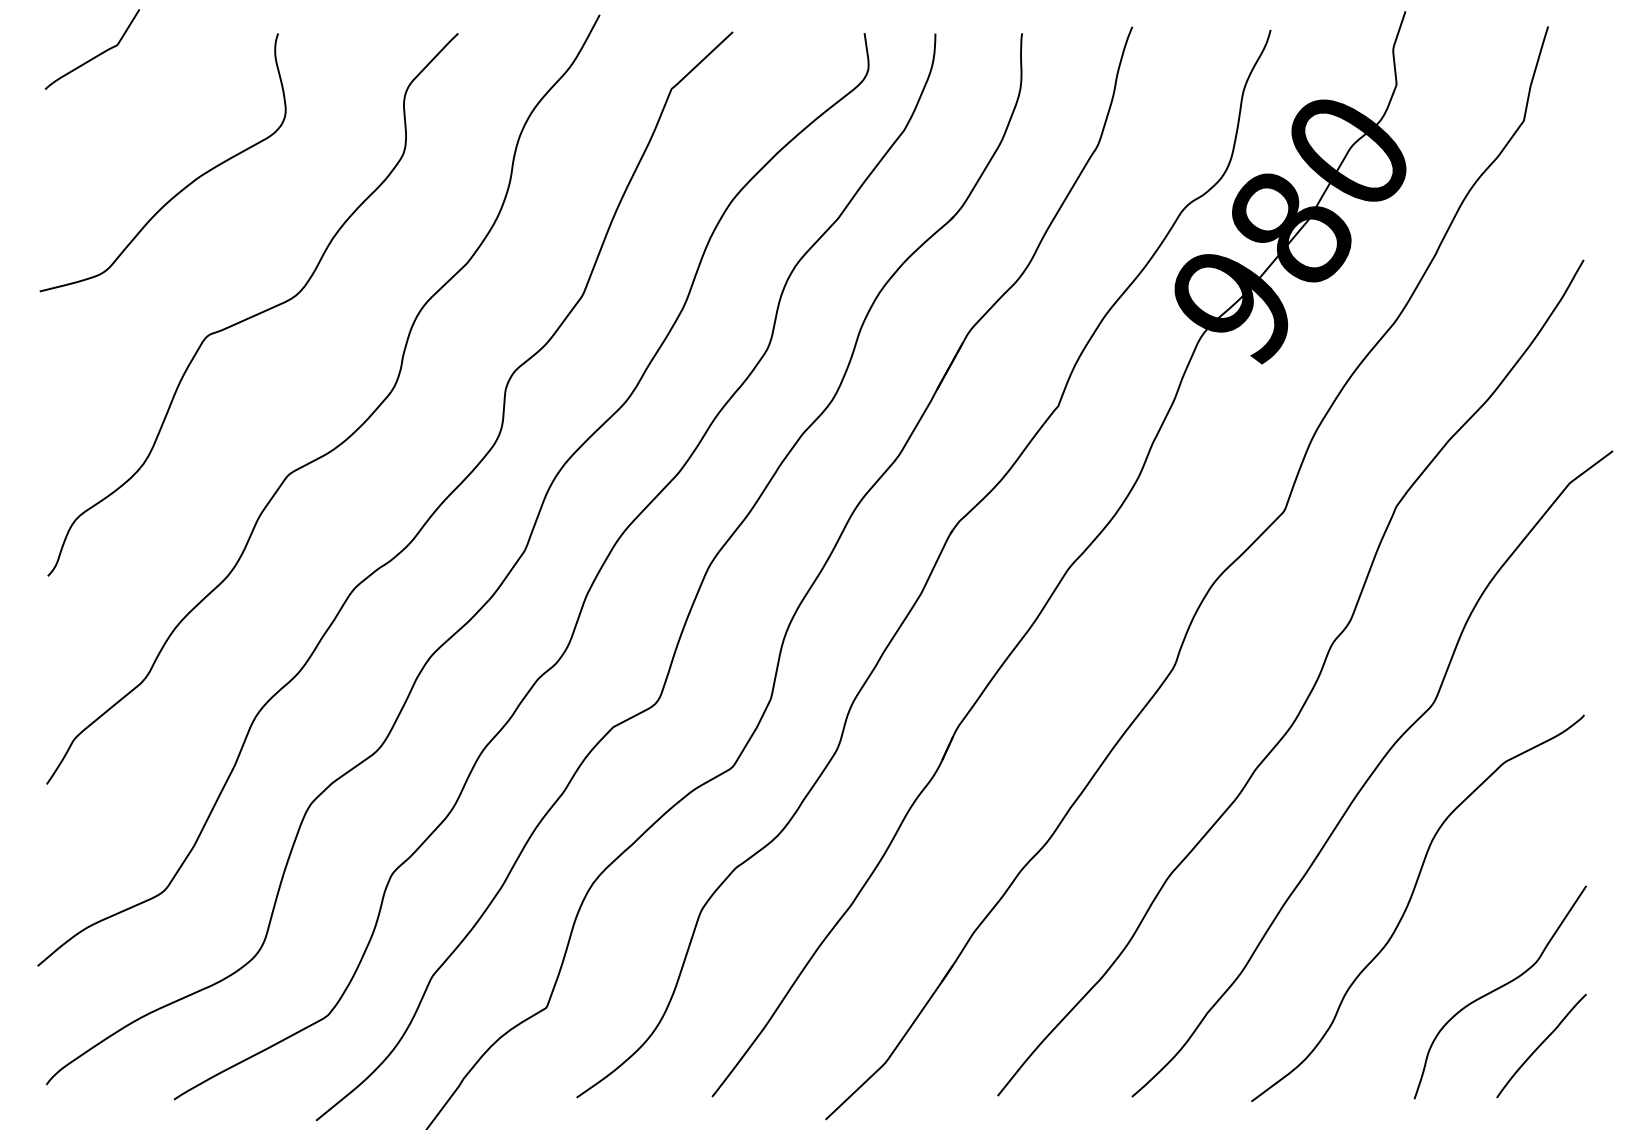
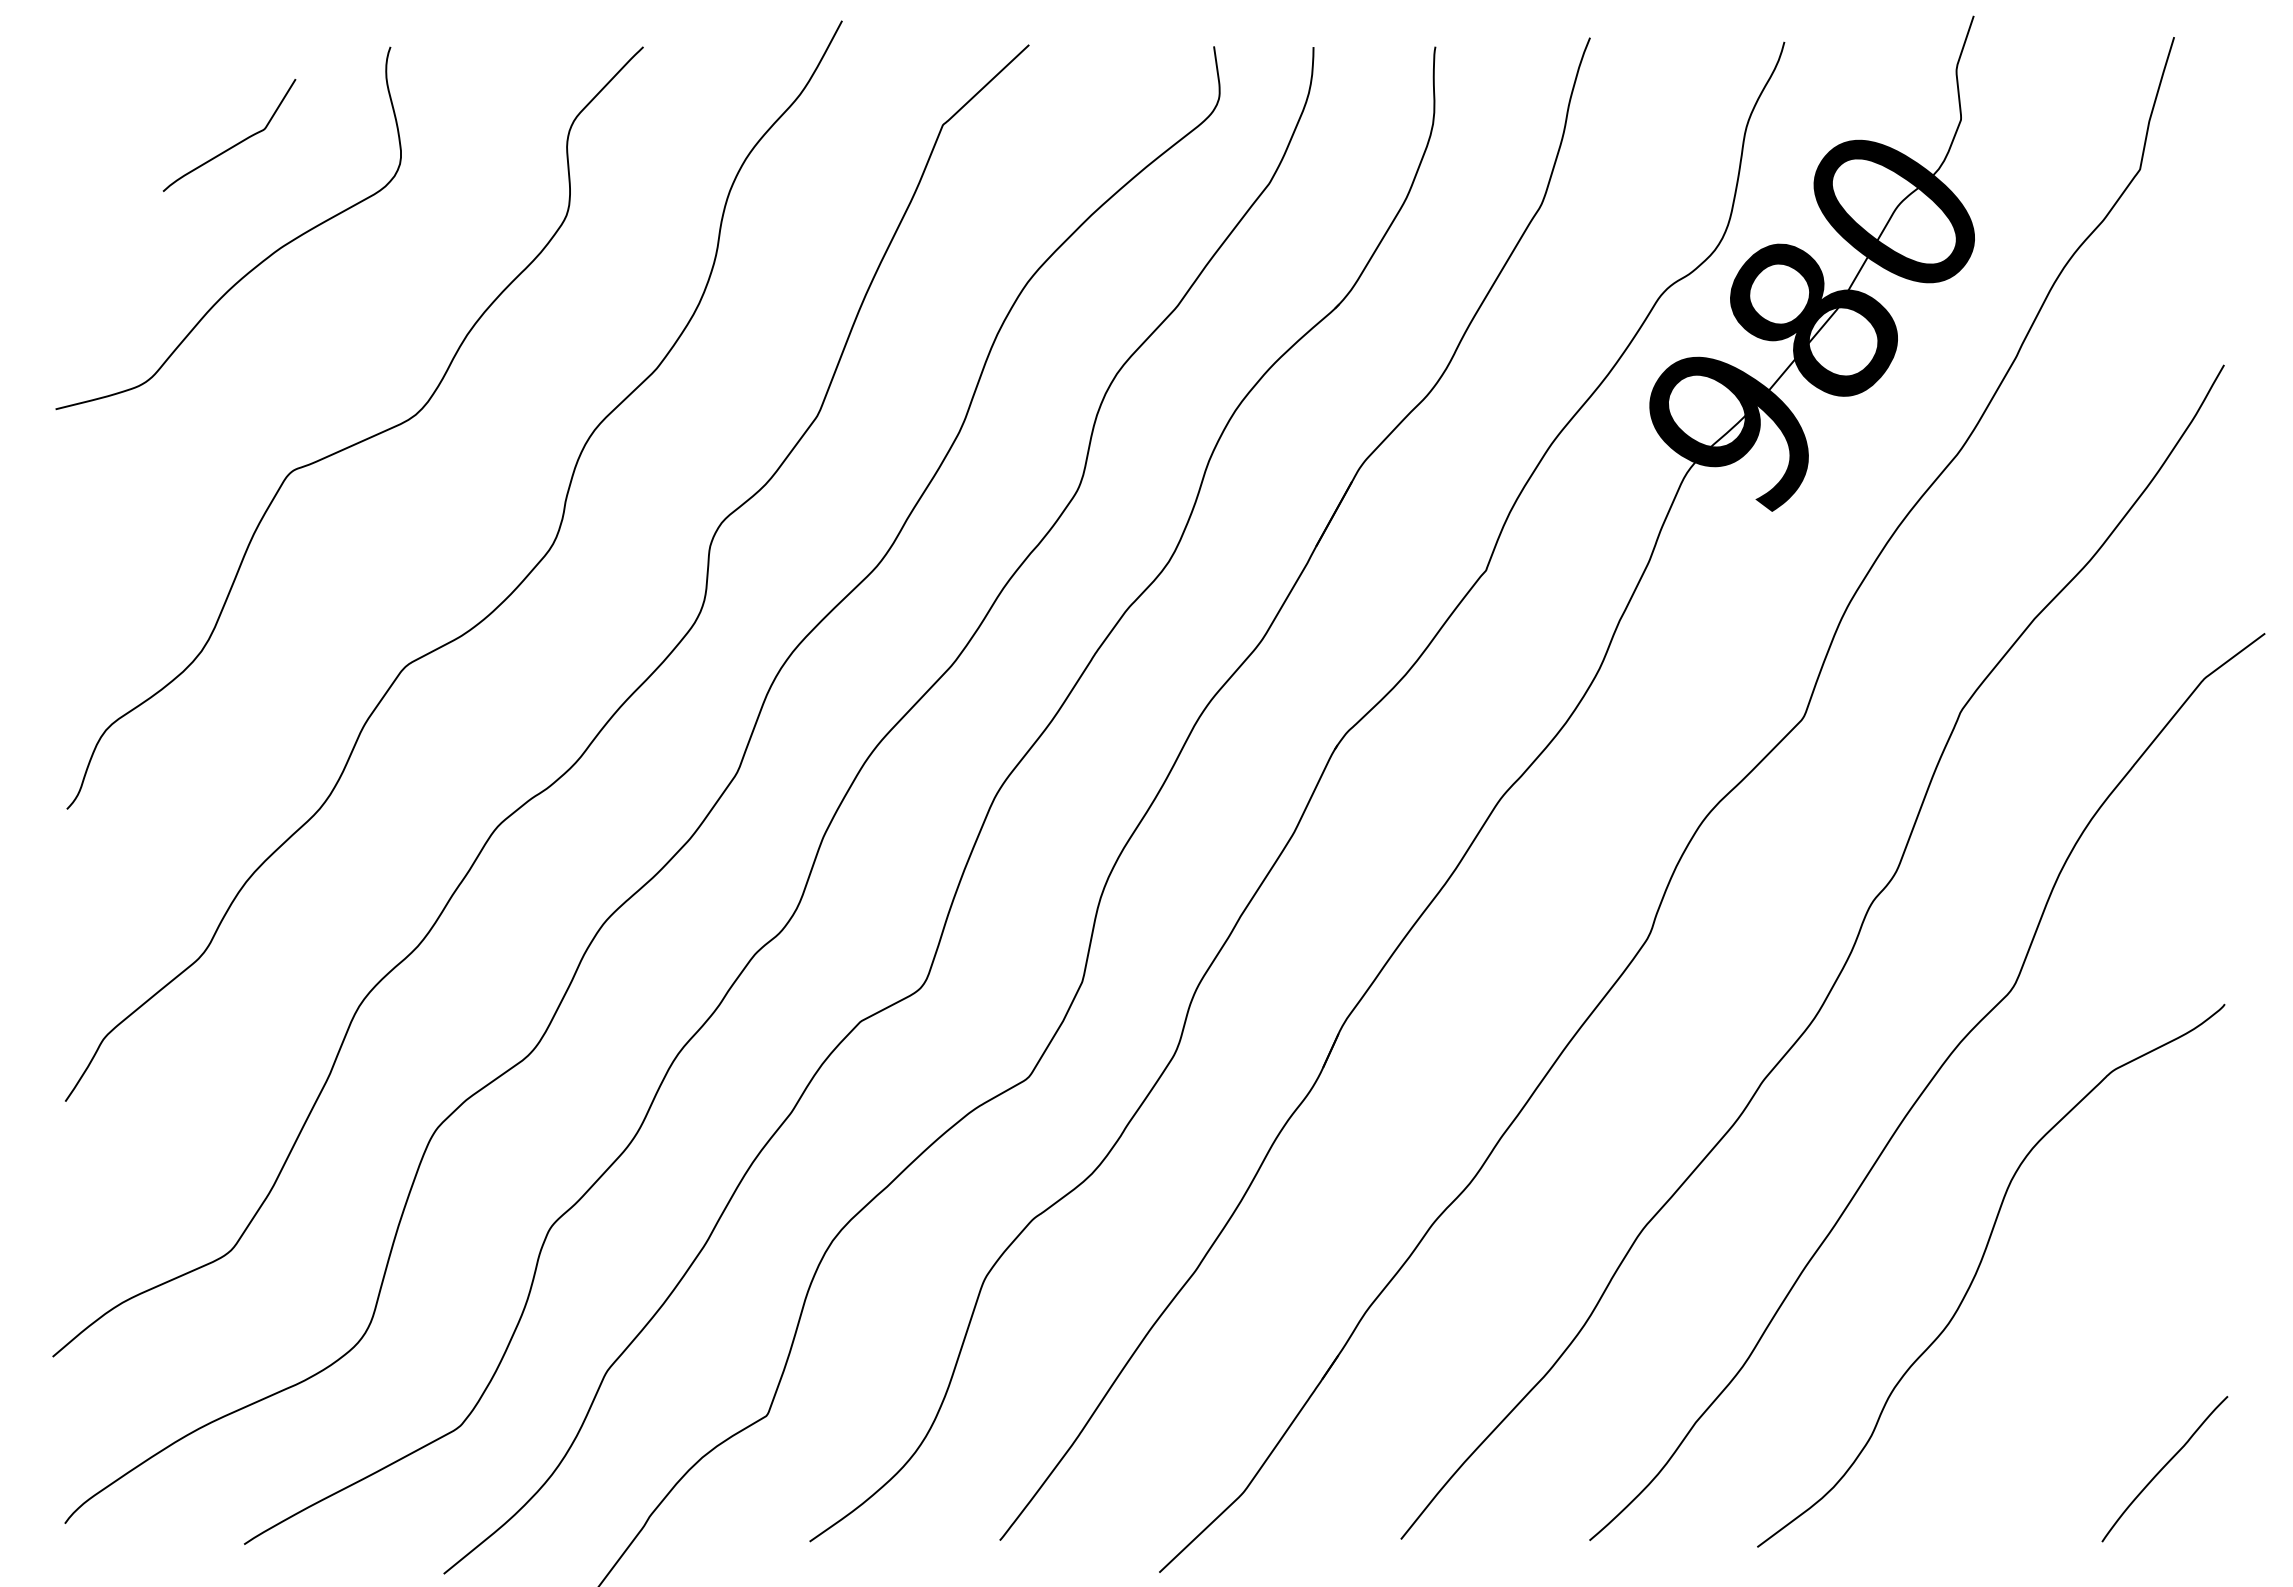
curve: (95, 55) -> (234, 144), moved
curve: (1498, 989) -> (2104, 1389), removed

